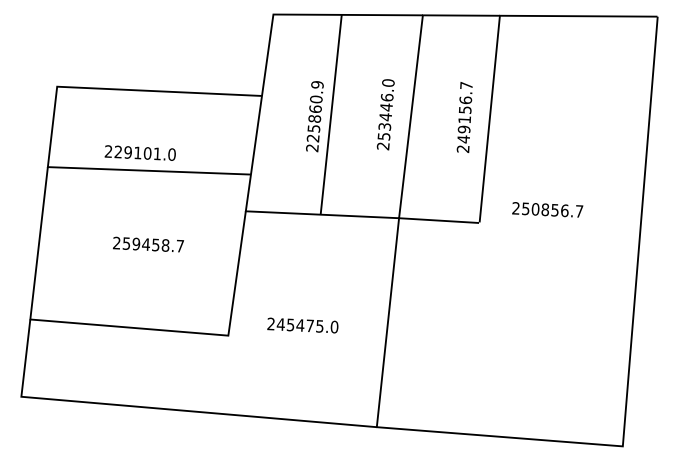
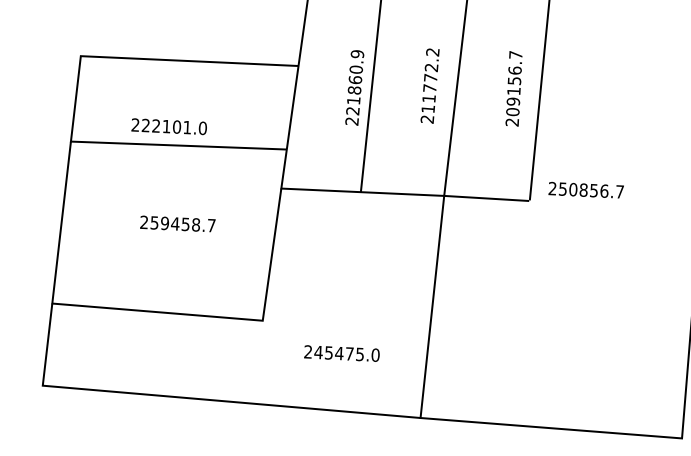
text: (385, 109) -> (429, 80), 253446.0 -> 211772.2
text: (313, 128) -> (353, 100), 225860.9 -> 221860.9
text: (463, 139) -> (512, 112), 249156.7 -> 209156.7
text: (127, 152) -> (155, 126), 229101.0 -> 222101.0
text: (547, 209) -> (586, 189), moved
text: (302, 325) -> (341, 353), moved

